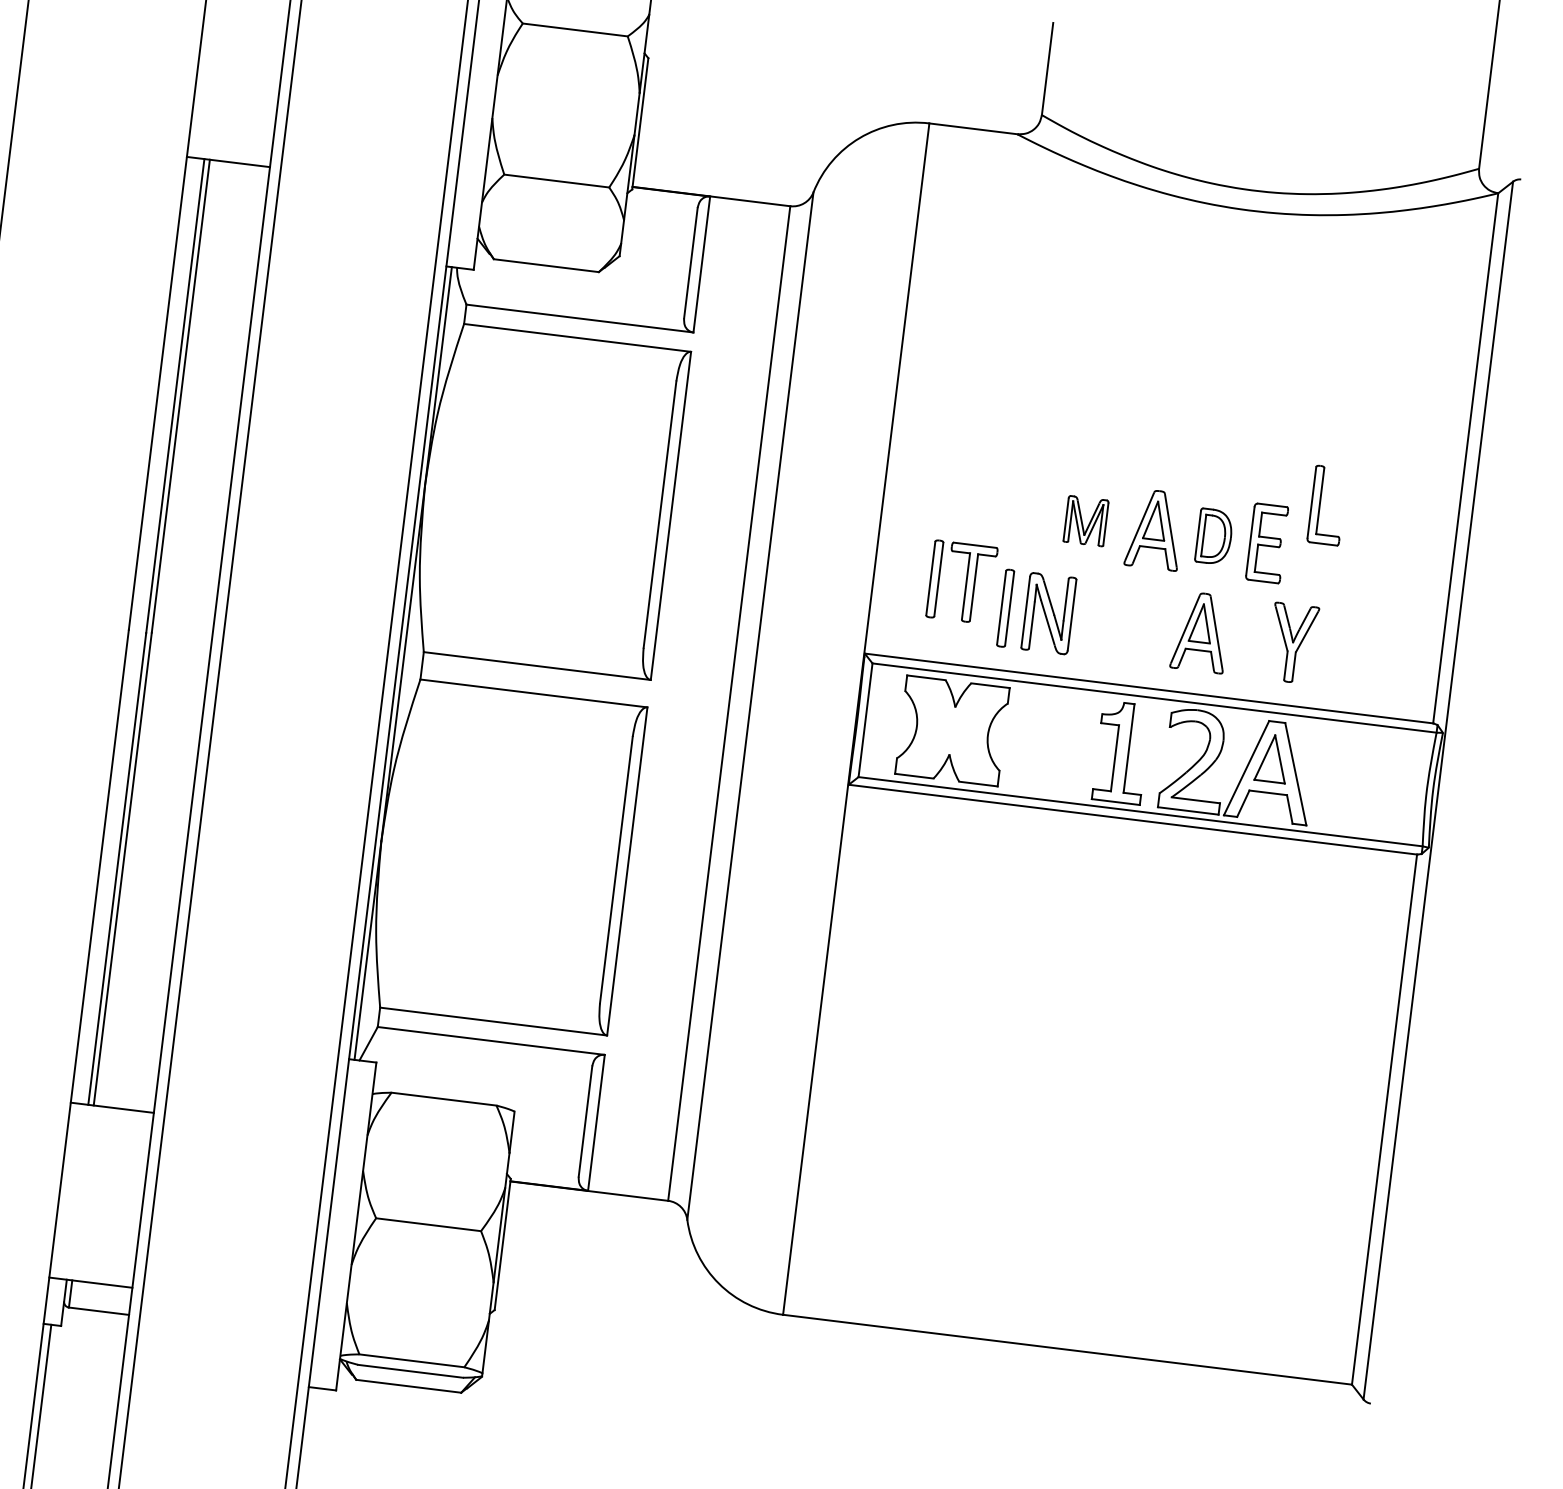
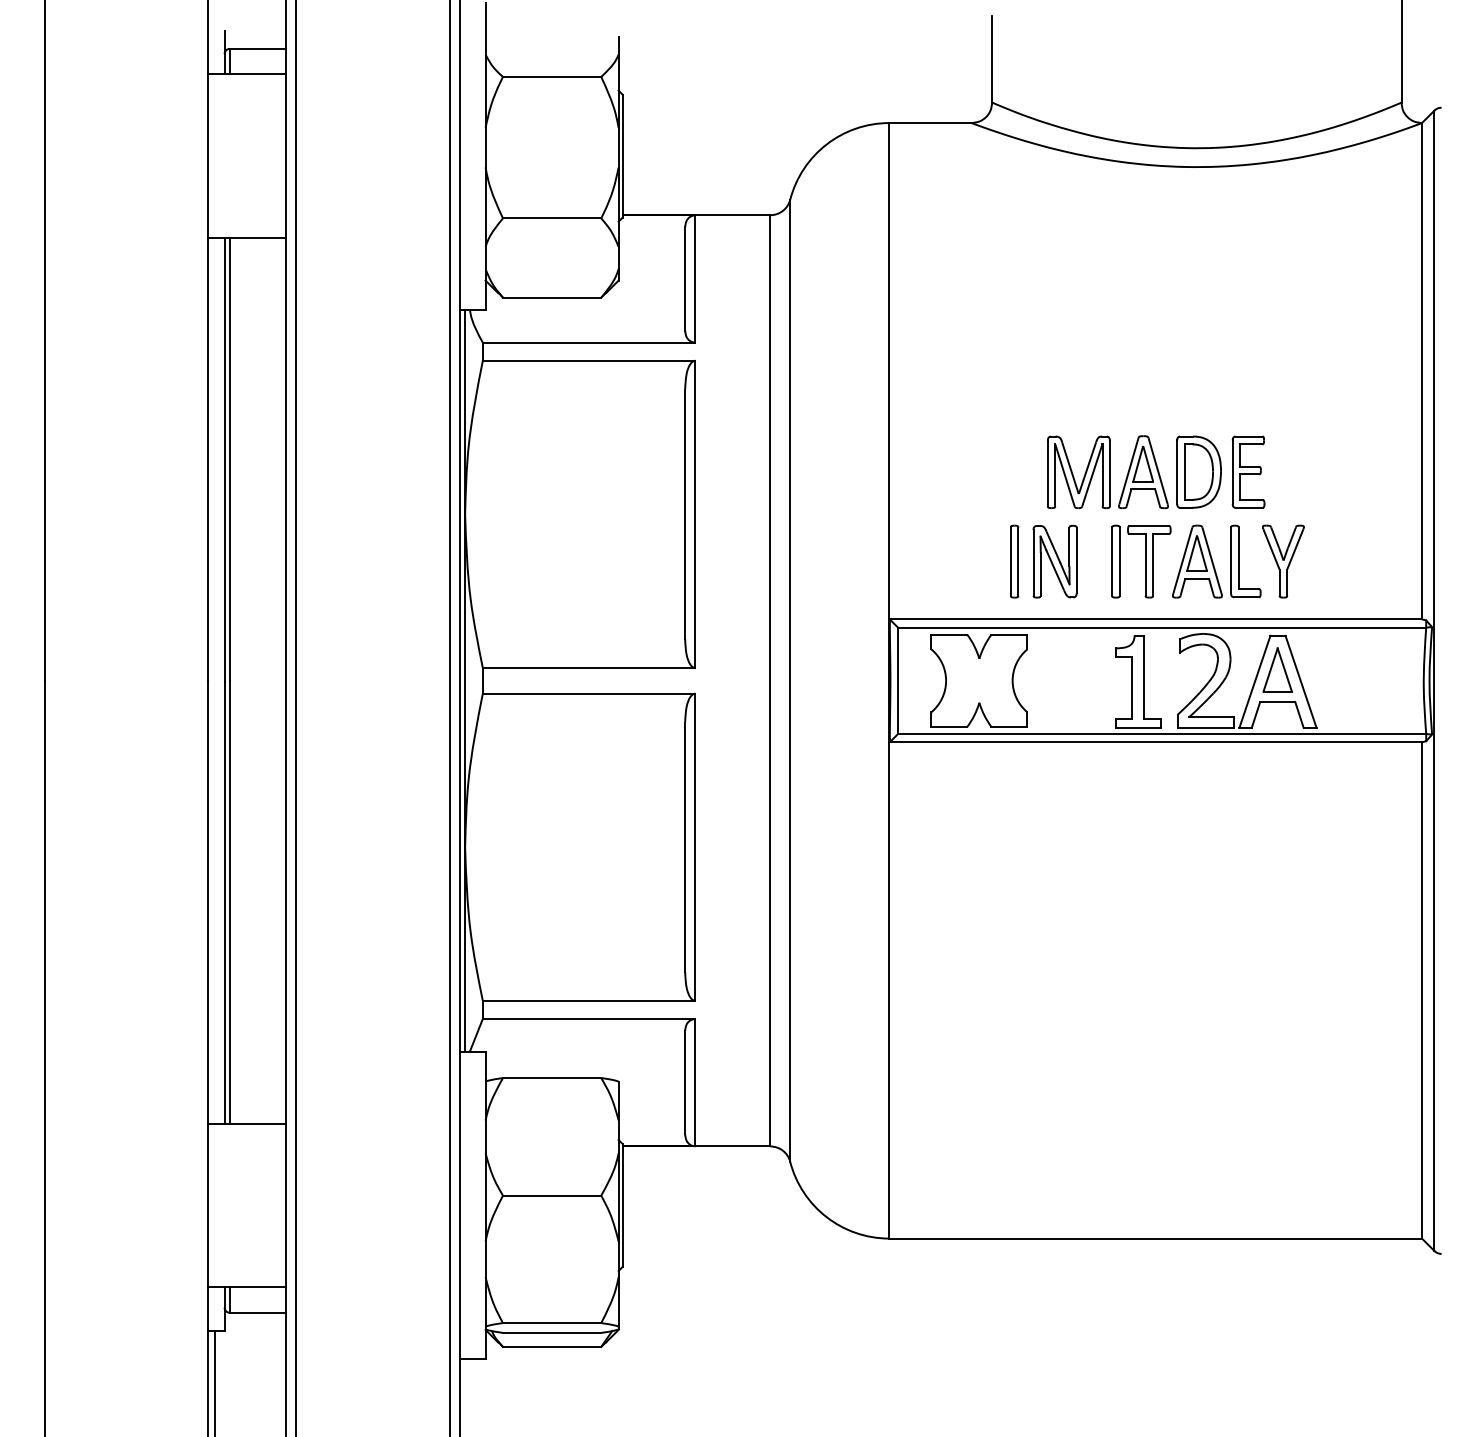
part: (1327, 505) -> (1245, 561), moved
part: (1085, 520) -> (1078, 471), size x1.67
part: (1213, 536) -> (1198, 471), size x1.43
part: (962, 582) -> (1141, 561), moved

